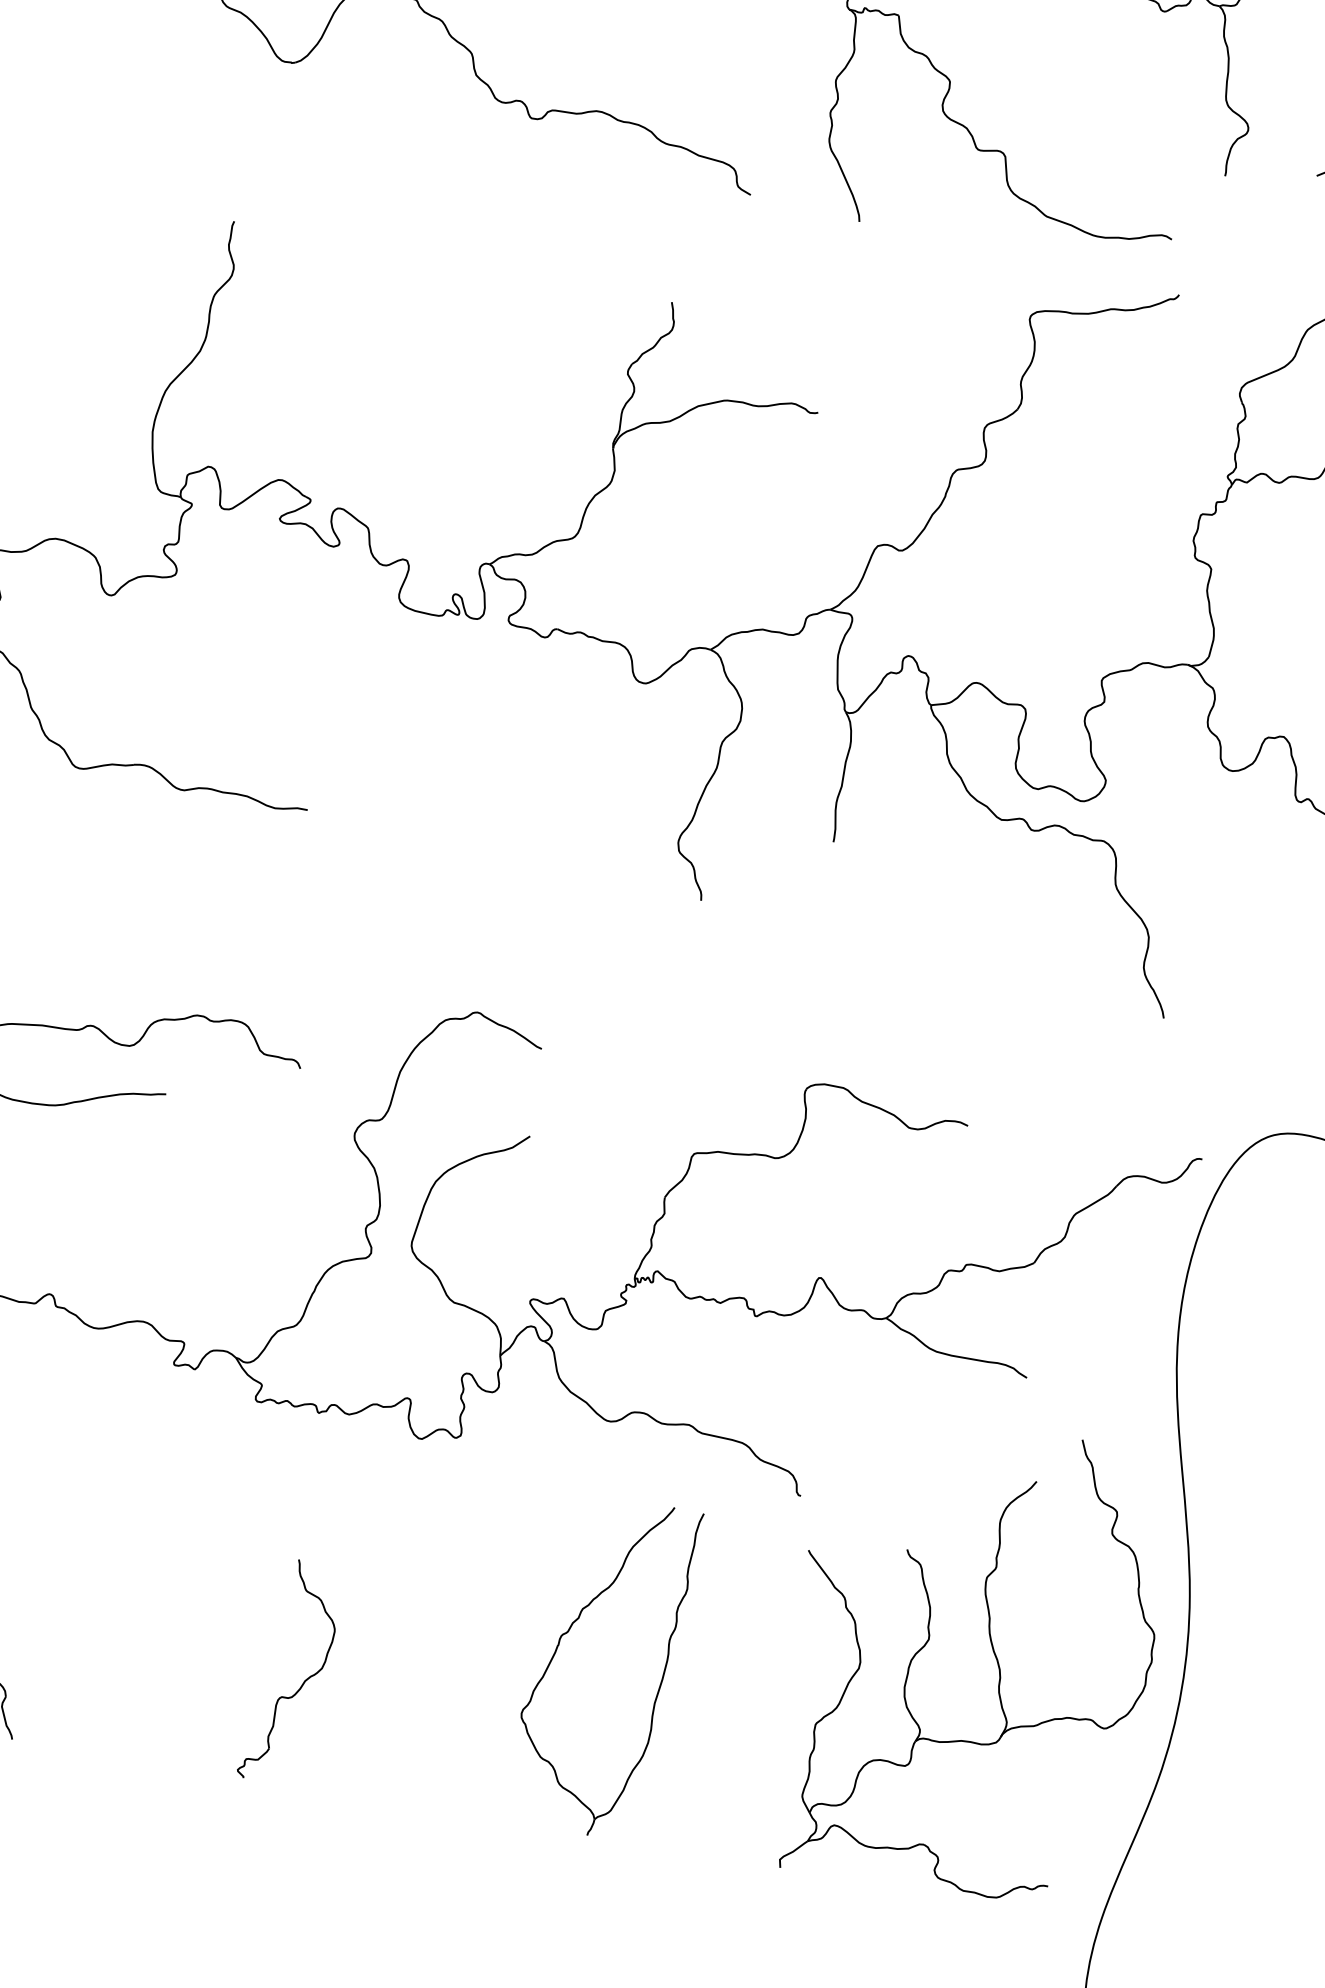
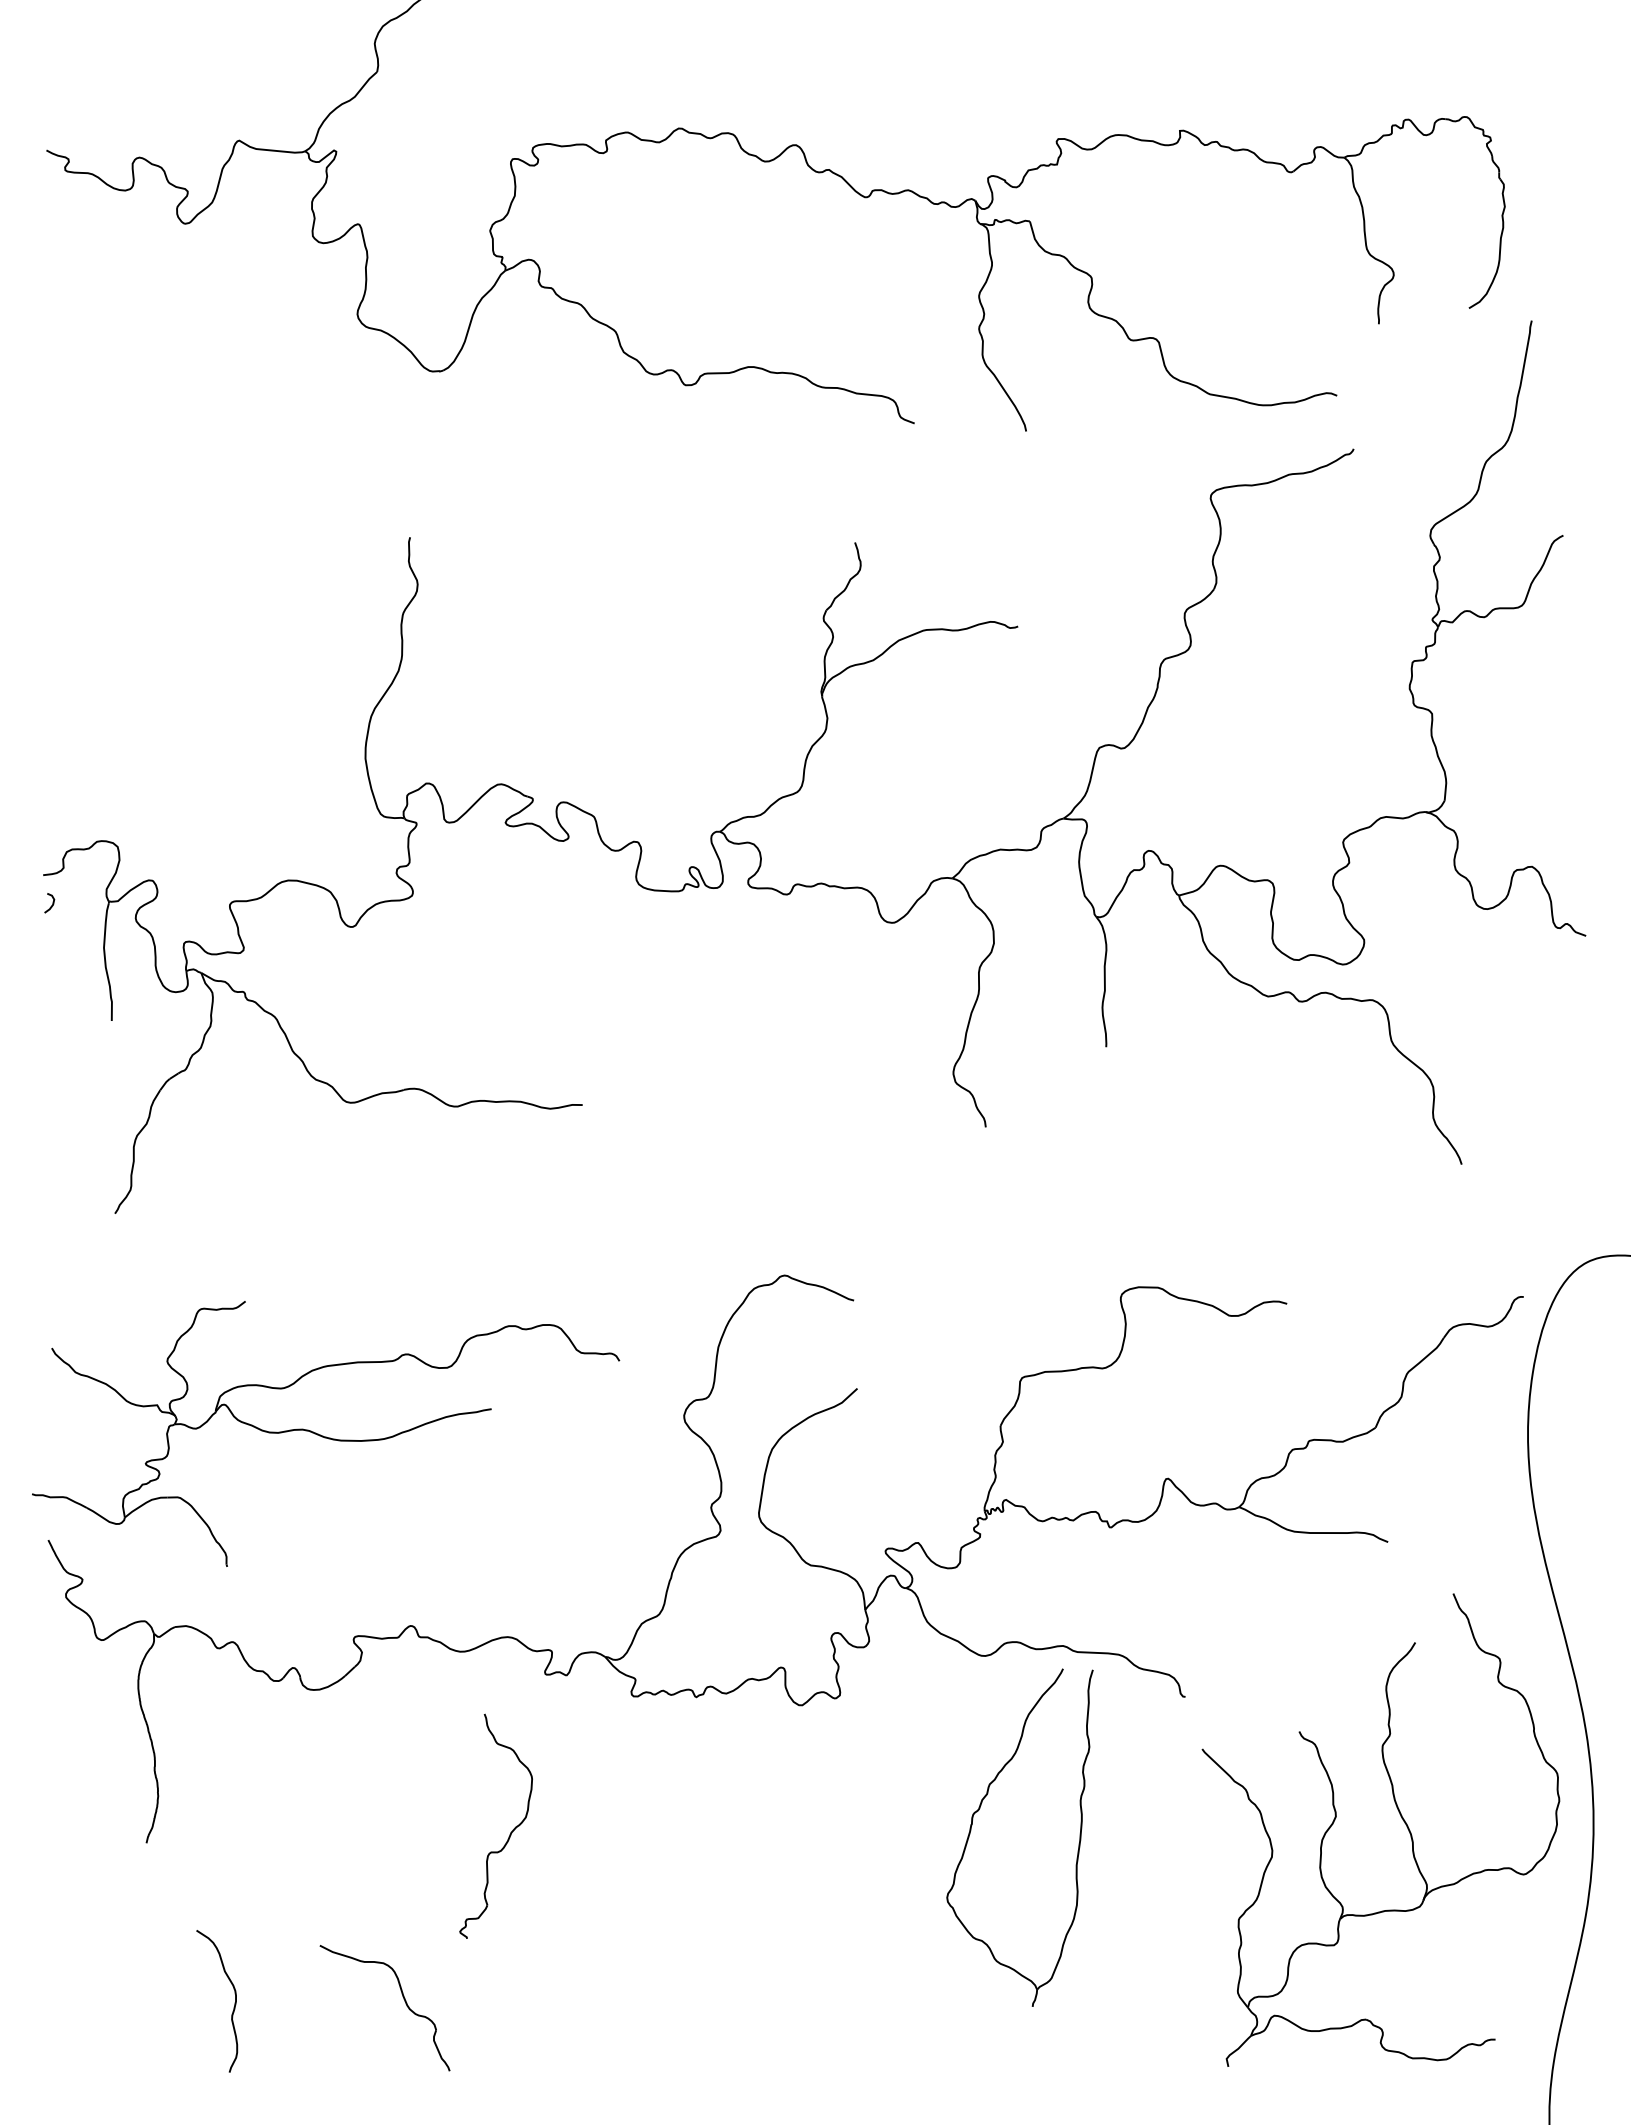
part: (568, 1632) -> (979, 1810), moved
part: (304, 1680) -> (510, 1832), moved

